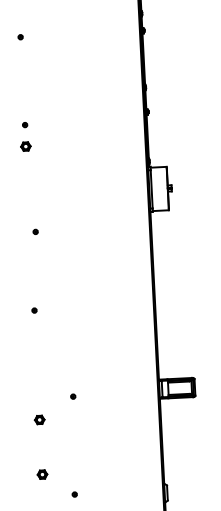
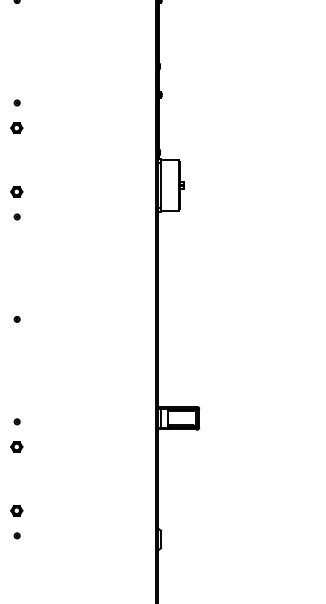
part: (28, 200) -> (16, 191), added
part: (35, 231) -> (16, 216), moved
part: (72, 396) -> (16, 421), moved
part: (74, 494) -> (16, 535), moved

